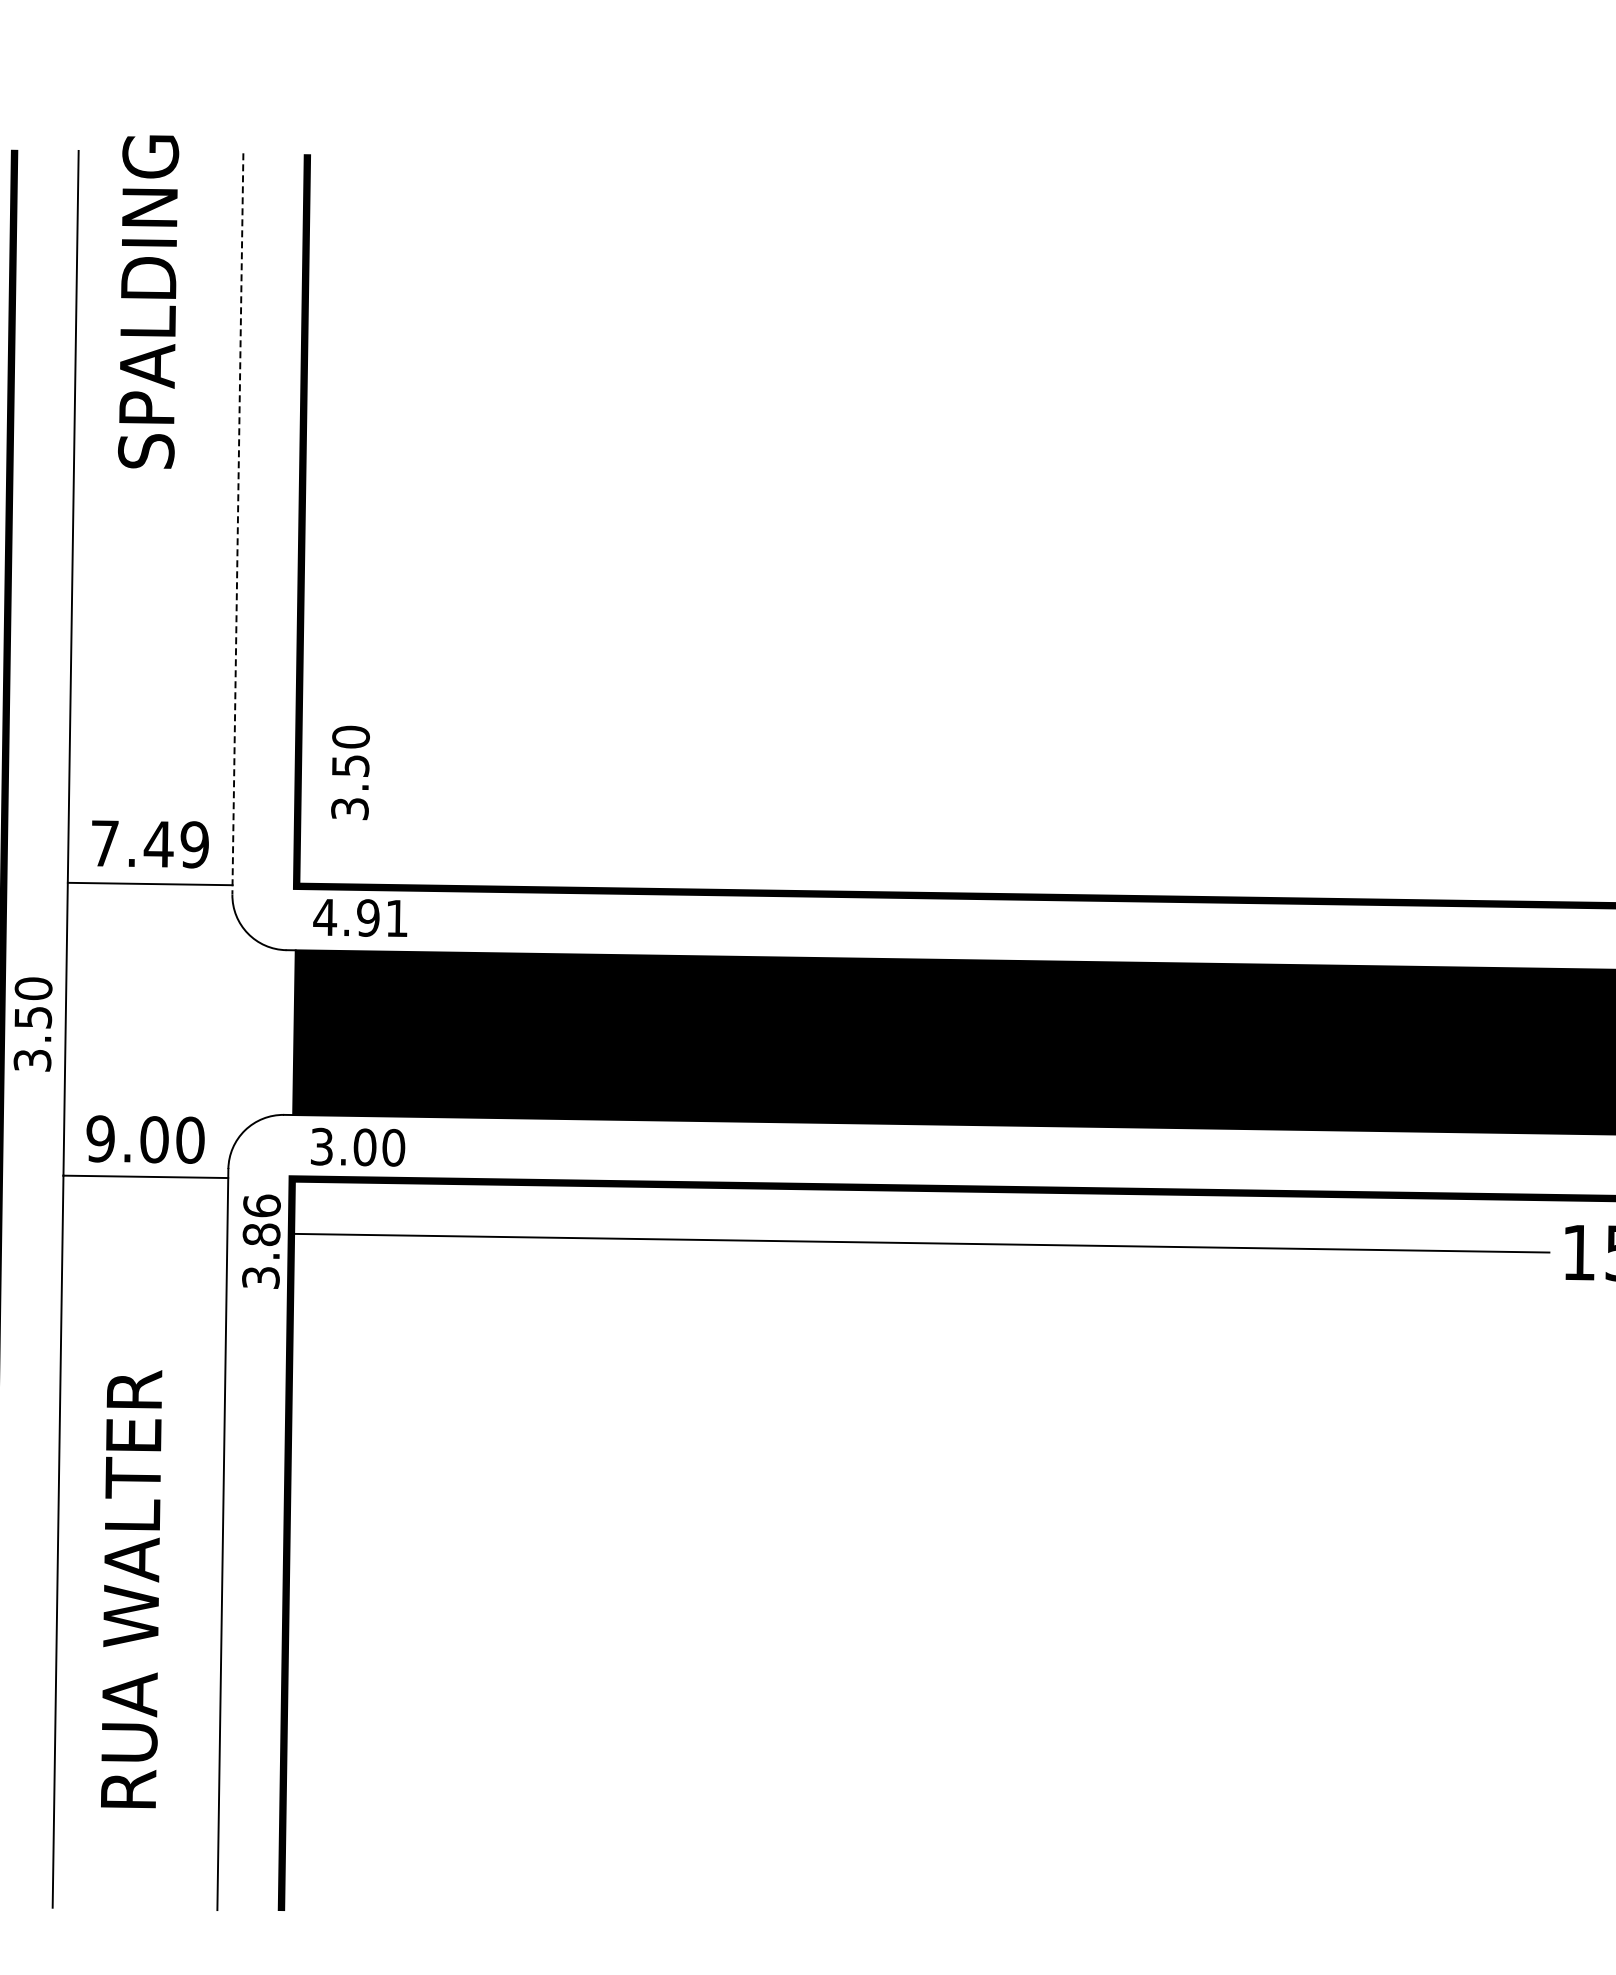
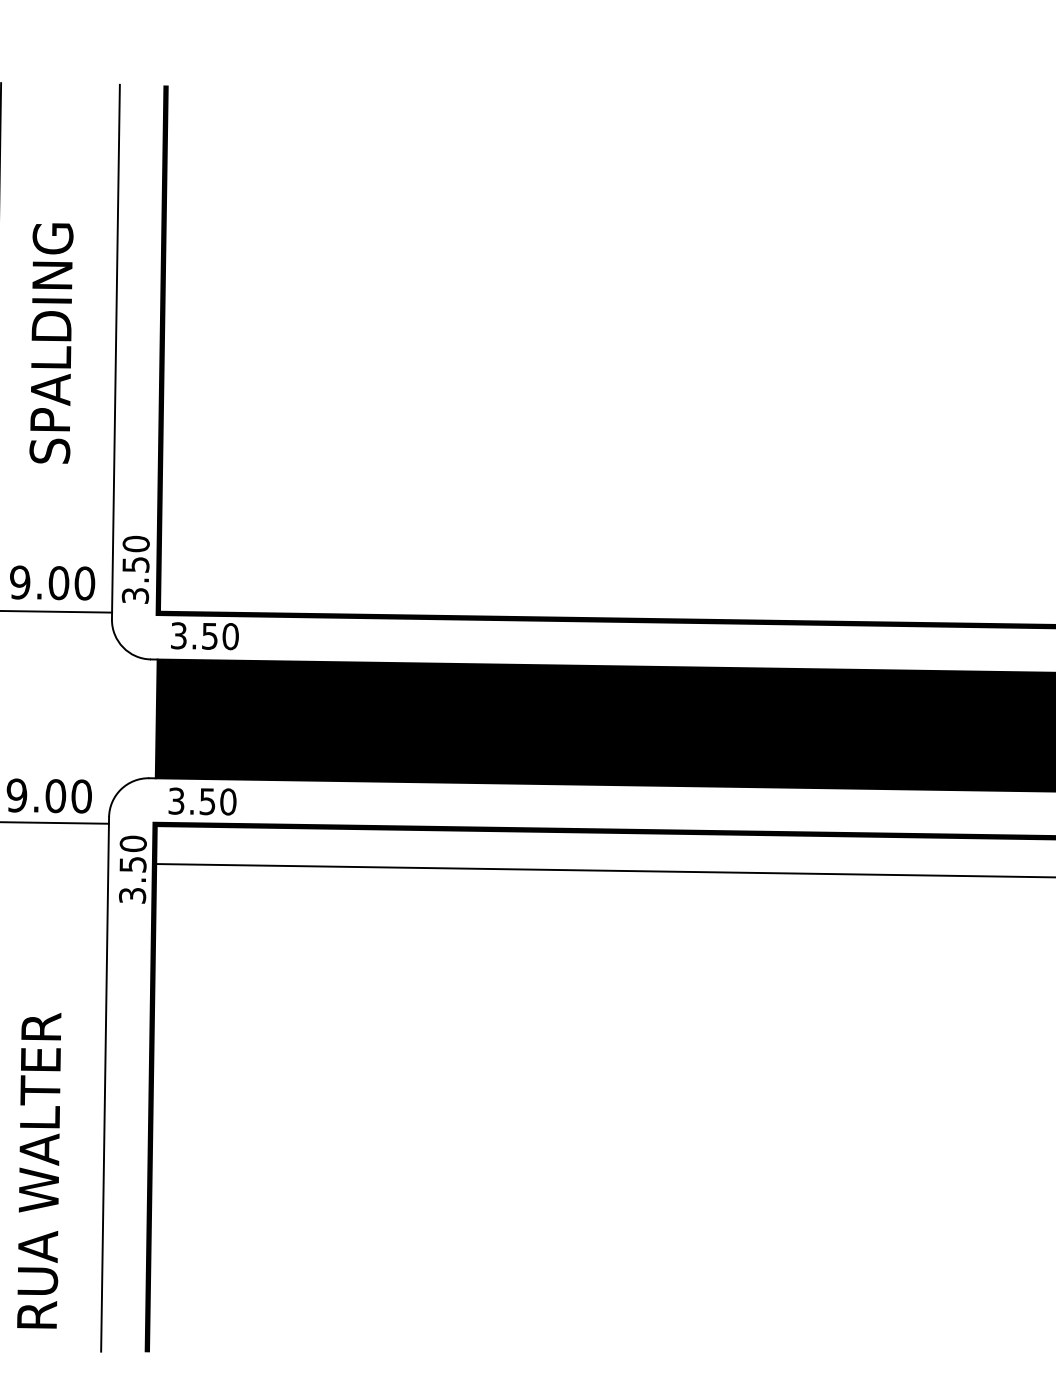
text: (148, 301) -> (51, 343), moved
line: (237, 523) -> (115, 351), dashed -> solid
text: (350, 772) -> (135, 569), moved
text: (150, 843) -> (52, 582), 7.49 -> 9.00
text: (360, 917) -> (204, 635), 4.91 -> 3.50
text: (364, 1147) -> (207, 801), 3.00 -> 3.50
text: (261, 1220) -> (132, 854), 3.86 -> 3.50
text: (131, 1589) -> (39, 1170), moved

